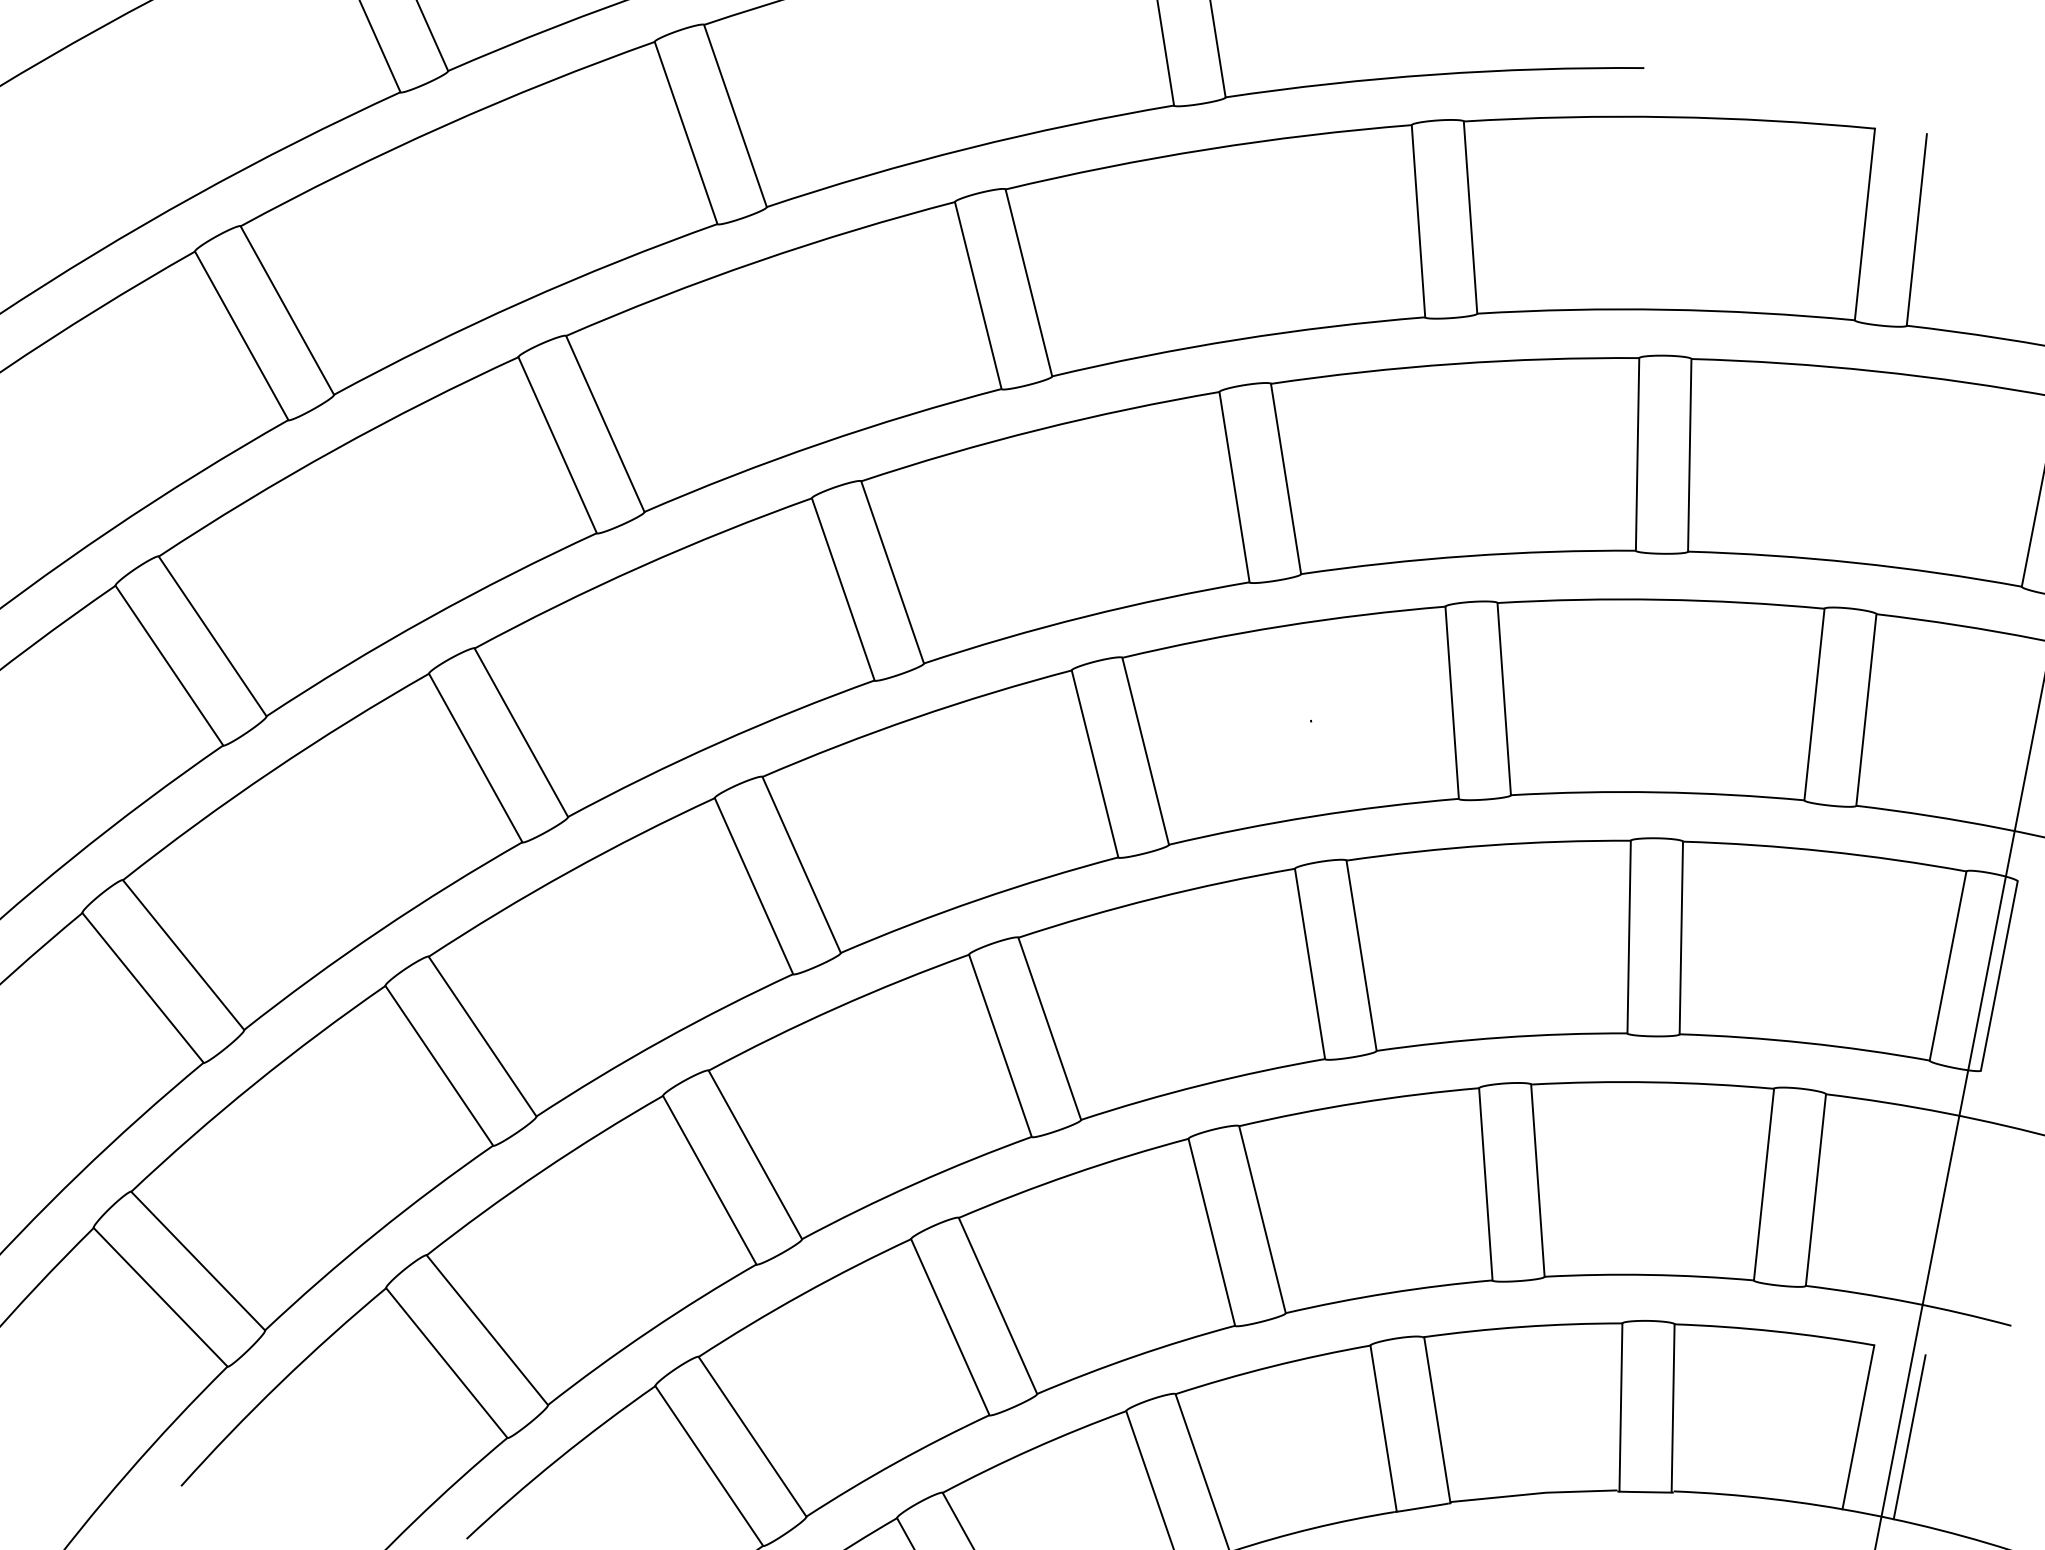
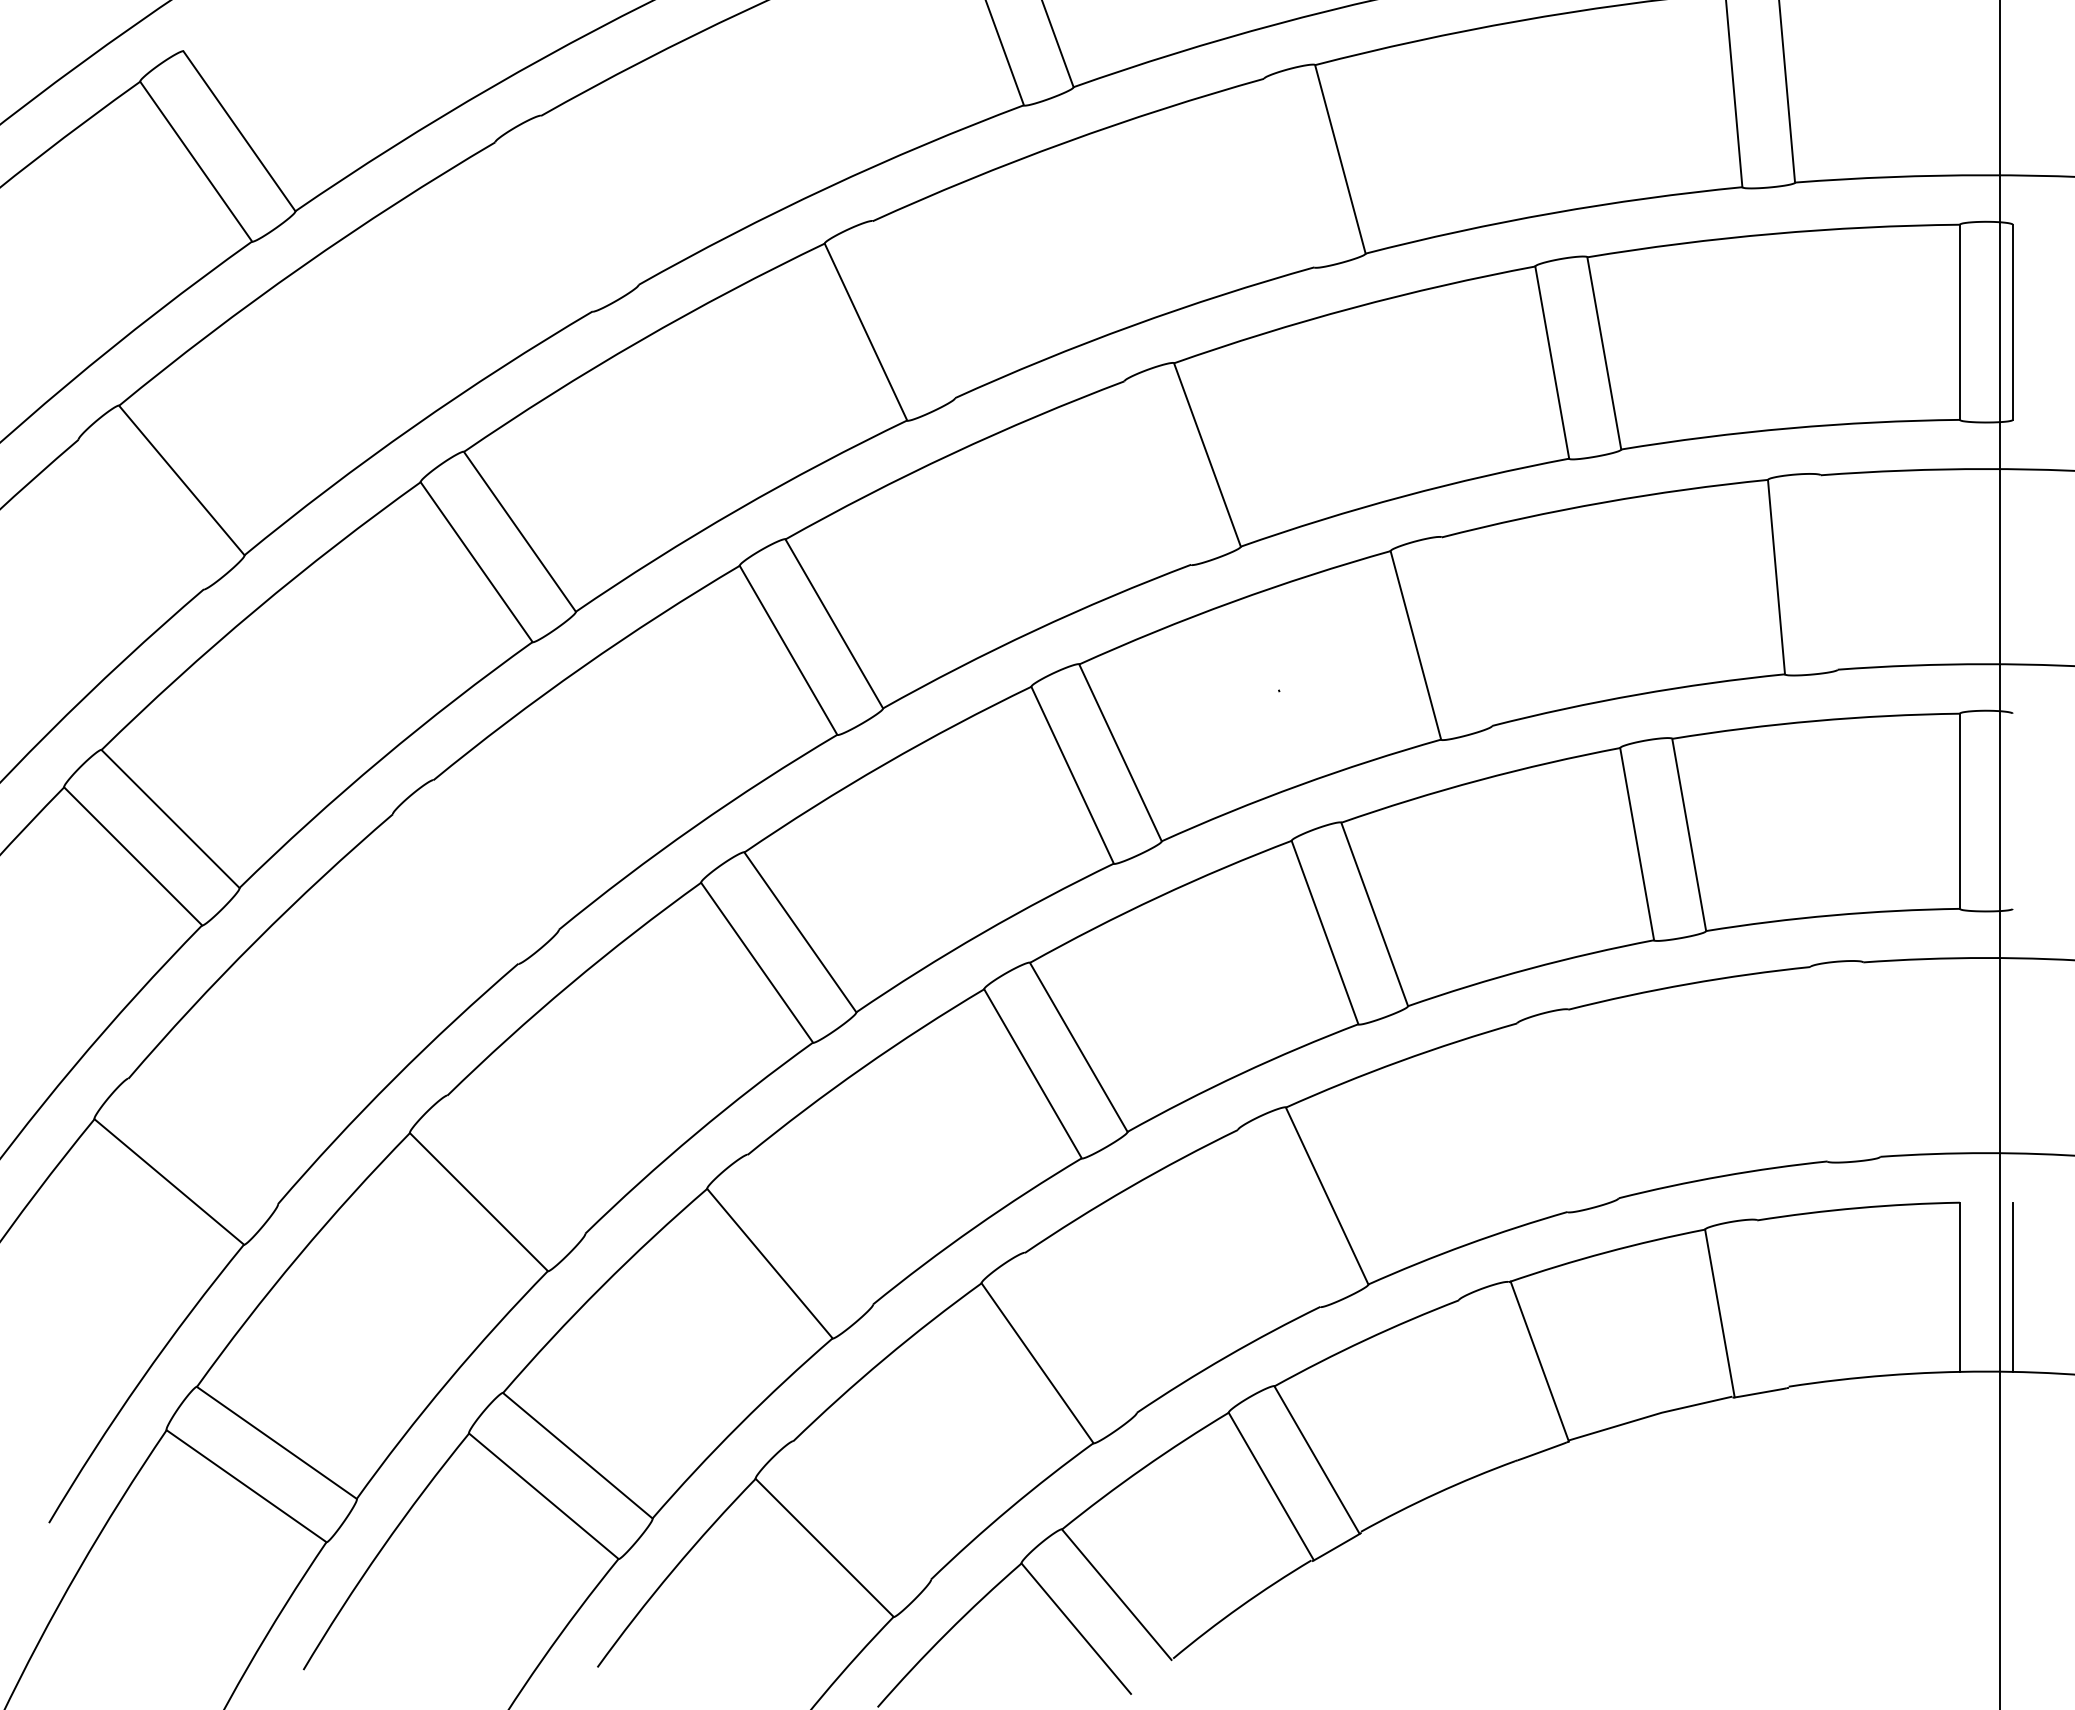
line: (735, 115) -> (589, 199), removed
line: (685, 132) -> (543, 226), removed
line: (1418, 220) -> (1289, 172), removed
line: (1028, 282) -> (913, 309), removed
line: (241, 335) -> (141, 514), removed
line: (1234, 486) -> (1157, 472), removed
line: (1503, 698) -> (1466, 631), removed
line: (1865, 709) -> (1828, 572), removed
line: (520, 732) -> (495, 854), removed
line: (475, 757) -> (455, 888), removed
line: (182, 954) -> (202, 1141), removed
line: (1999, 975) -> (2012, 810), removed
line: (482, 1036) -> (516, 1164), removed
line: (755, 1154) -> (810, 1229), removed
line: (1537, 1180) -> (1593, 1103), removed
line: (1485, 1184) -> (1542, 1117), removed
line: (1763, 1184) -> (1818, 1064), removed
line: (1815, 1189) -> (1871, 1059), removed
line: (1212, 1231) -> (1279, 1217), removed
line: (997, 1305) -> (1080, 1332), removed
line: (1672, 1408) -> (1771, 1304), removed
line: (1383, 1428) -> (1487, 1380), removed
line: (752, 1436) -> (862, 1510), removed

